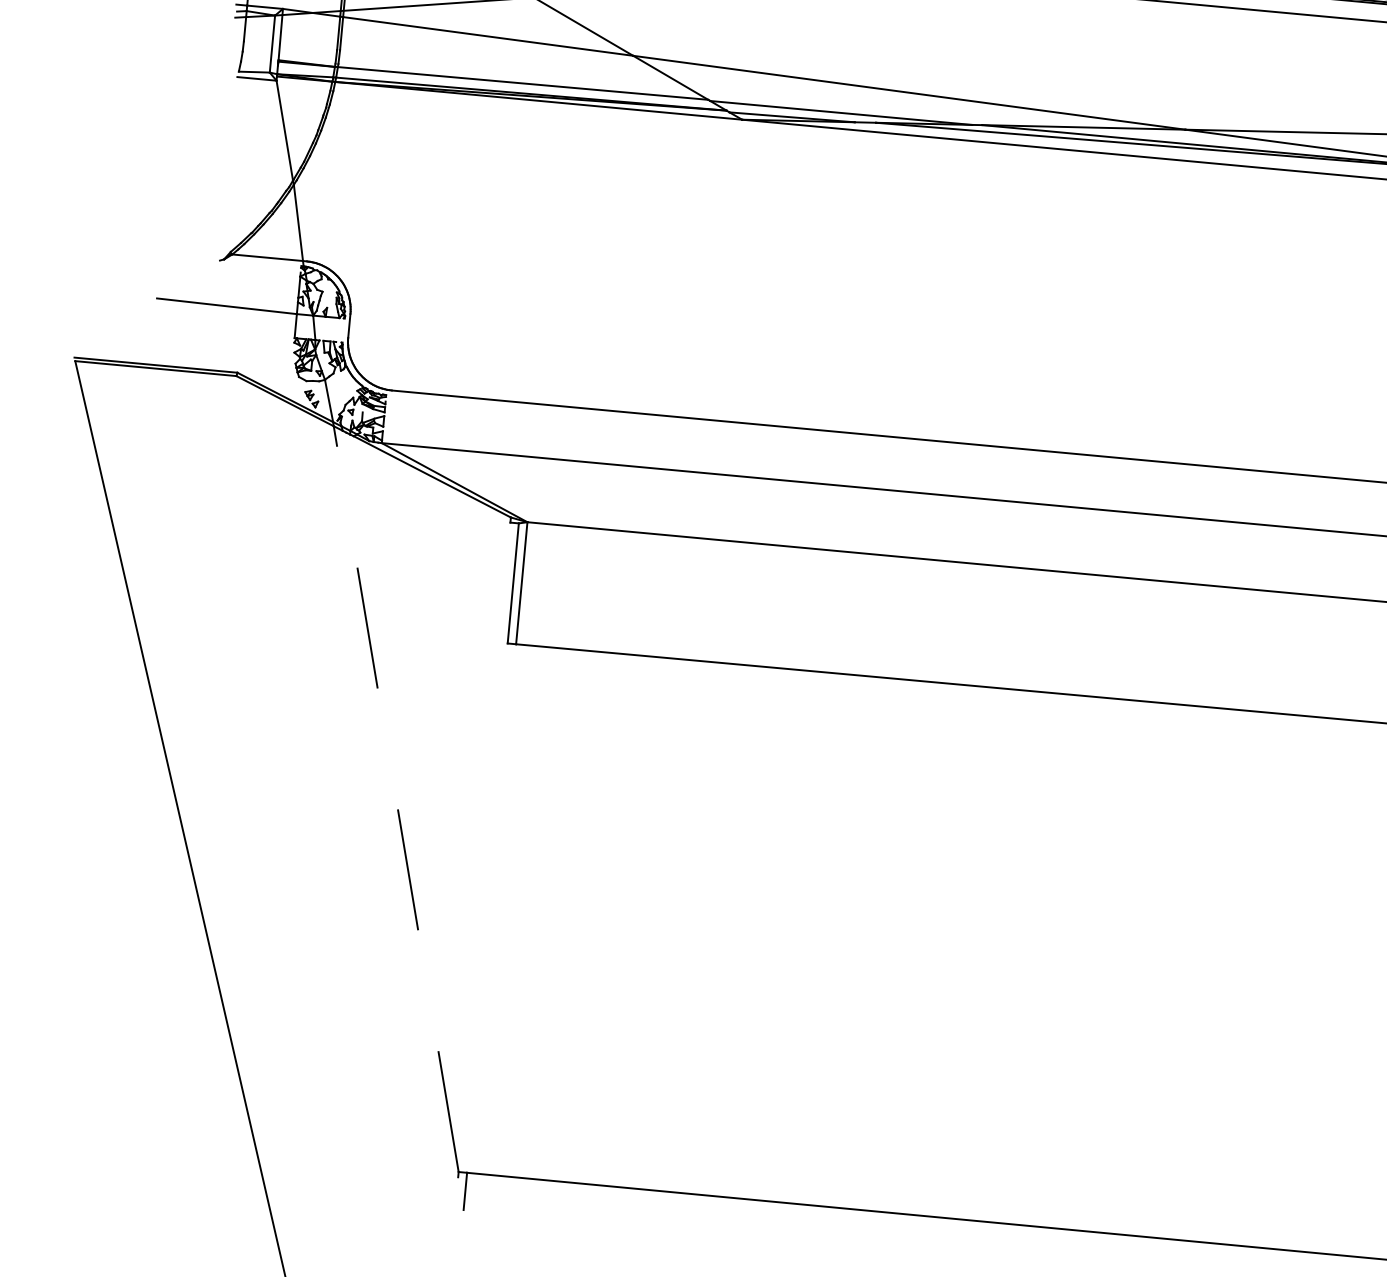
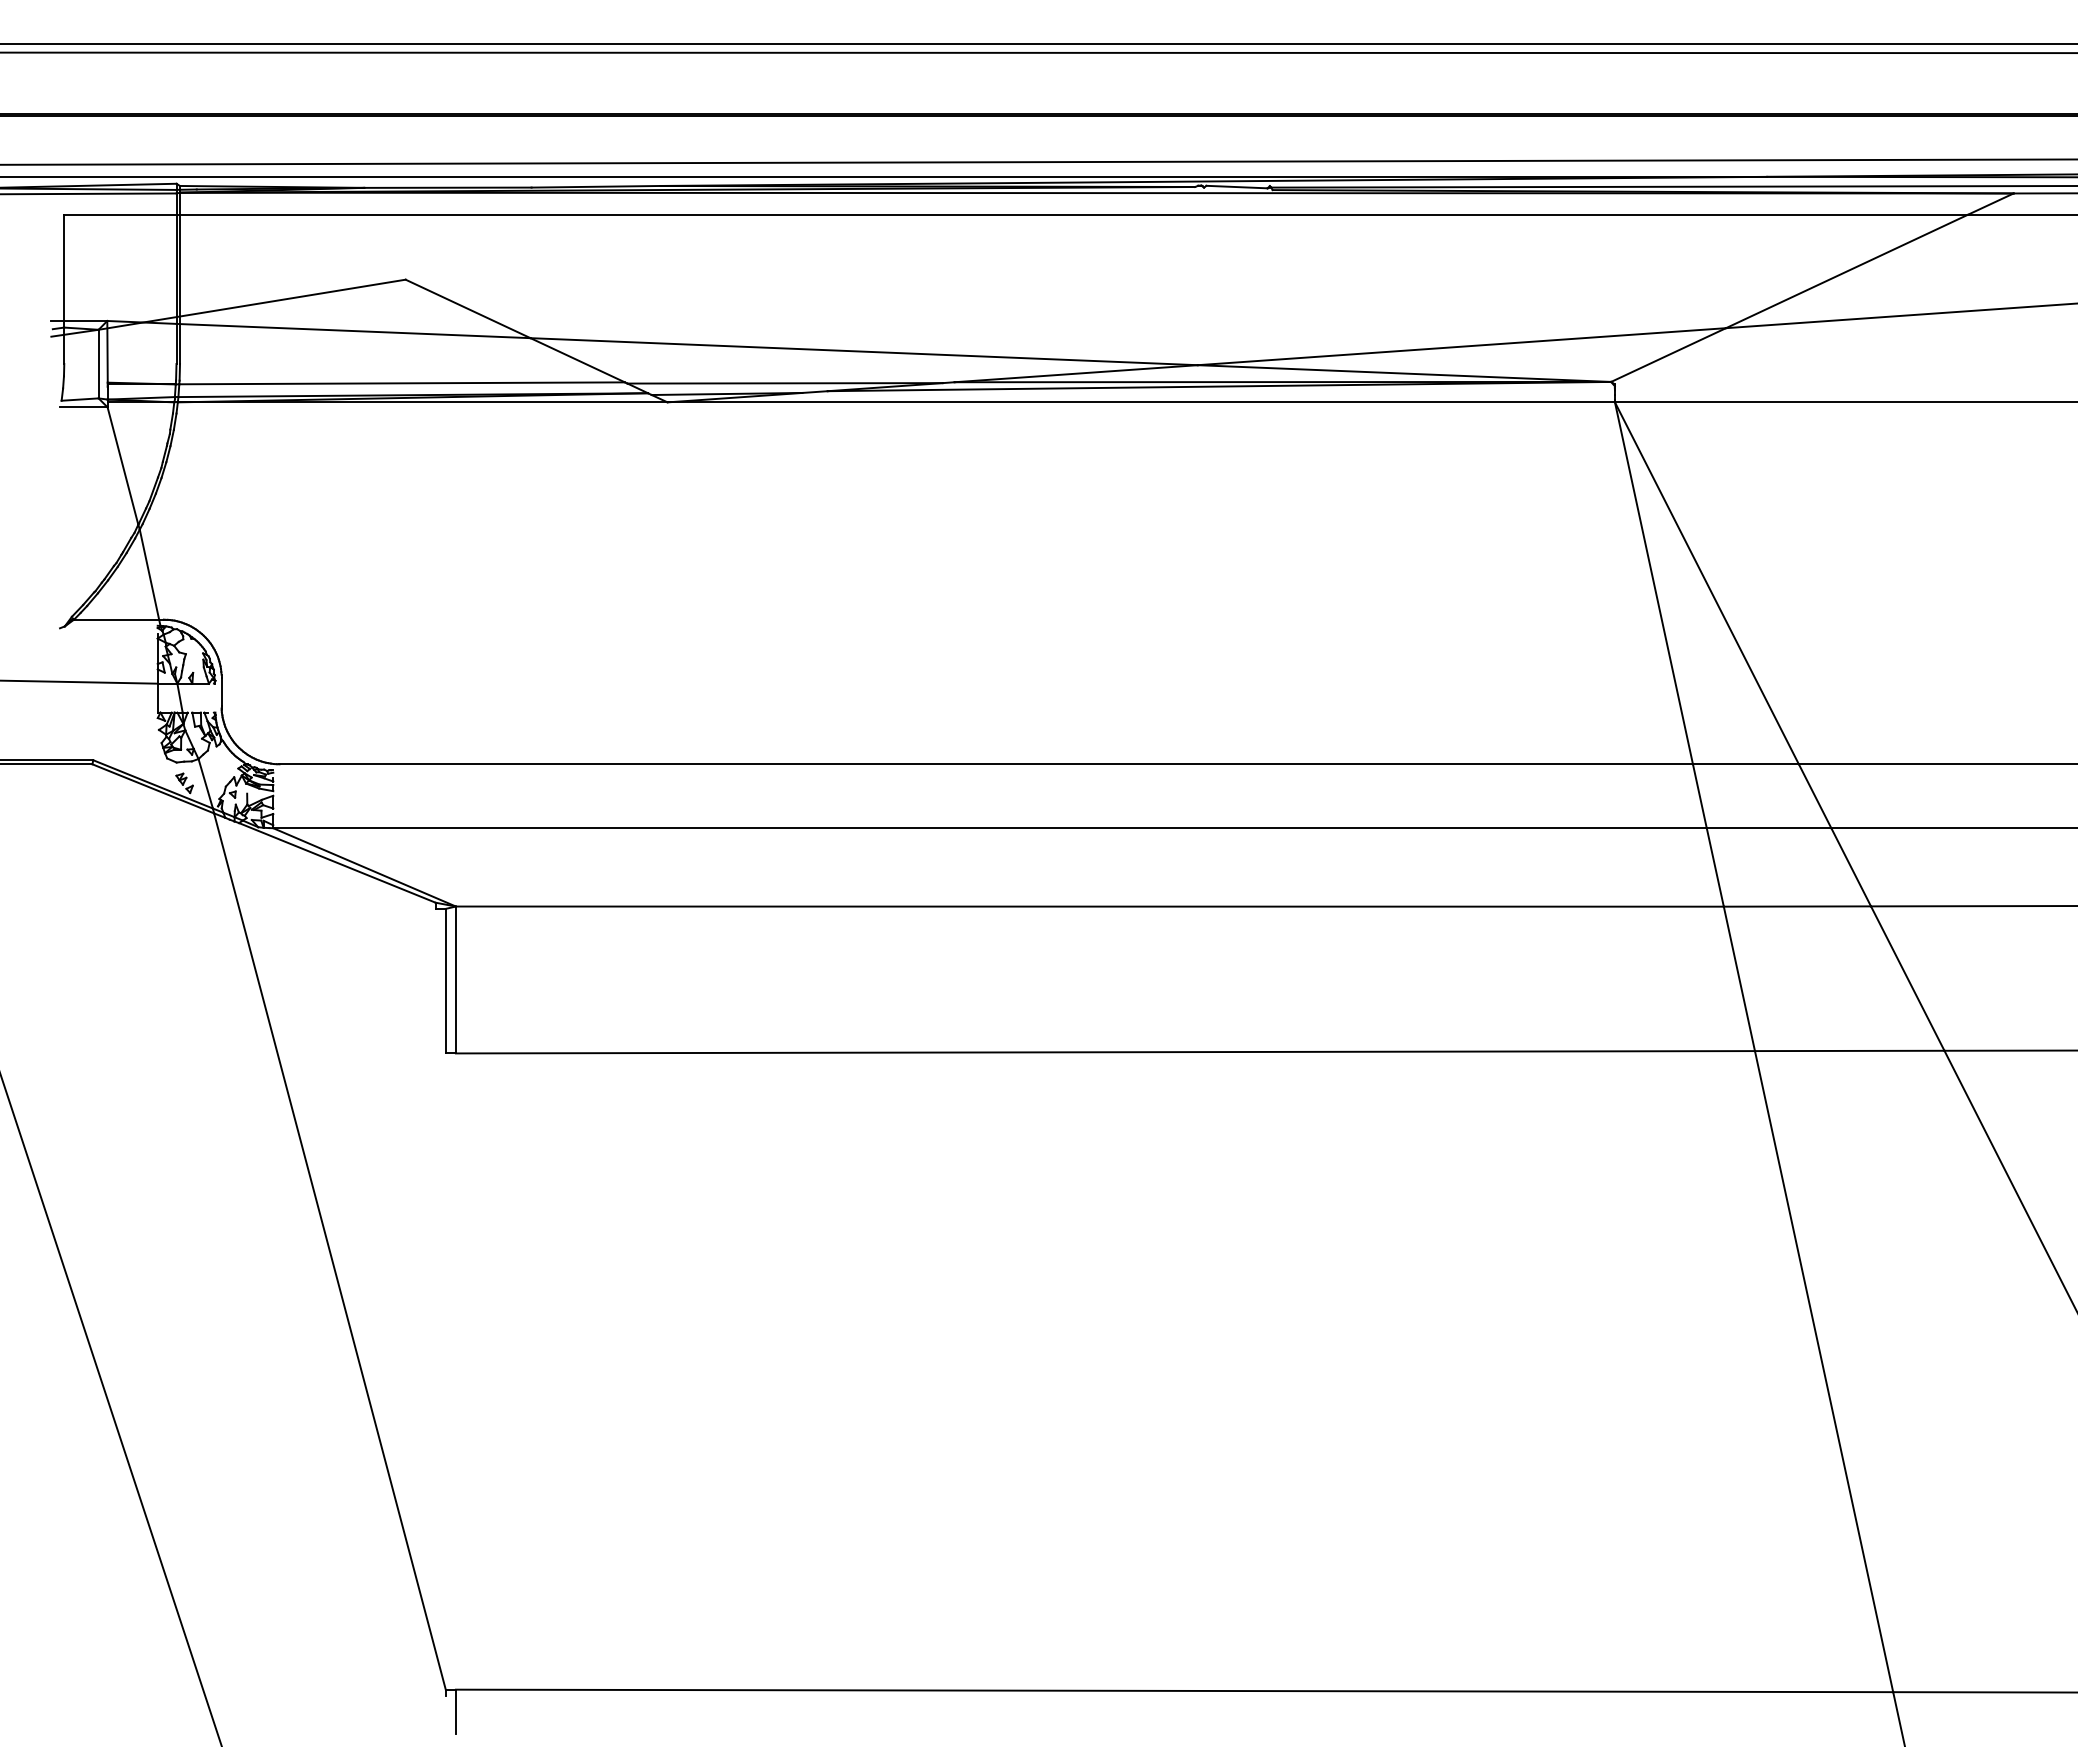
line: (395, 799) -> (329, 1251), dashed -> solid

